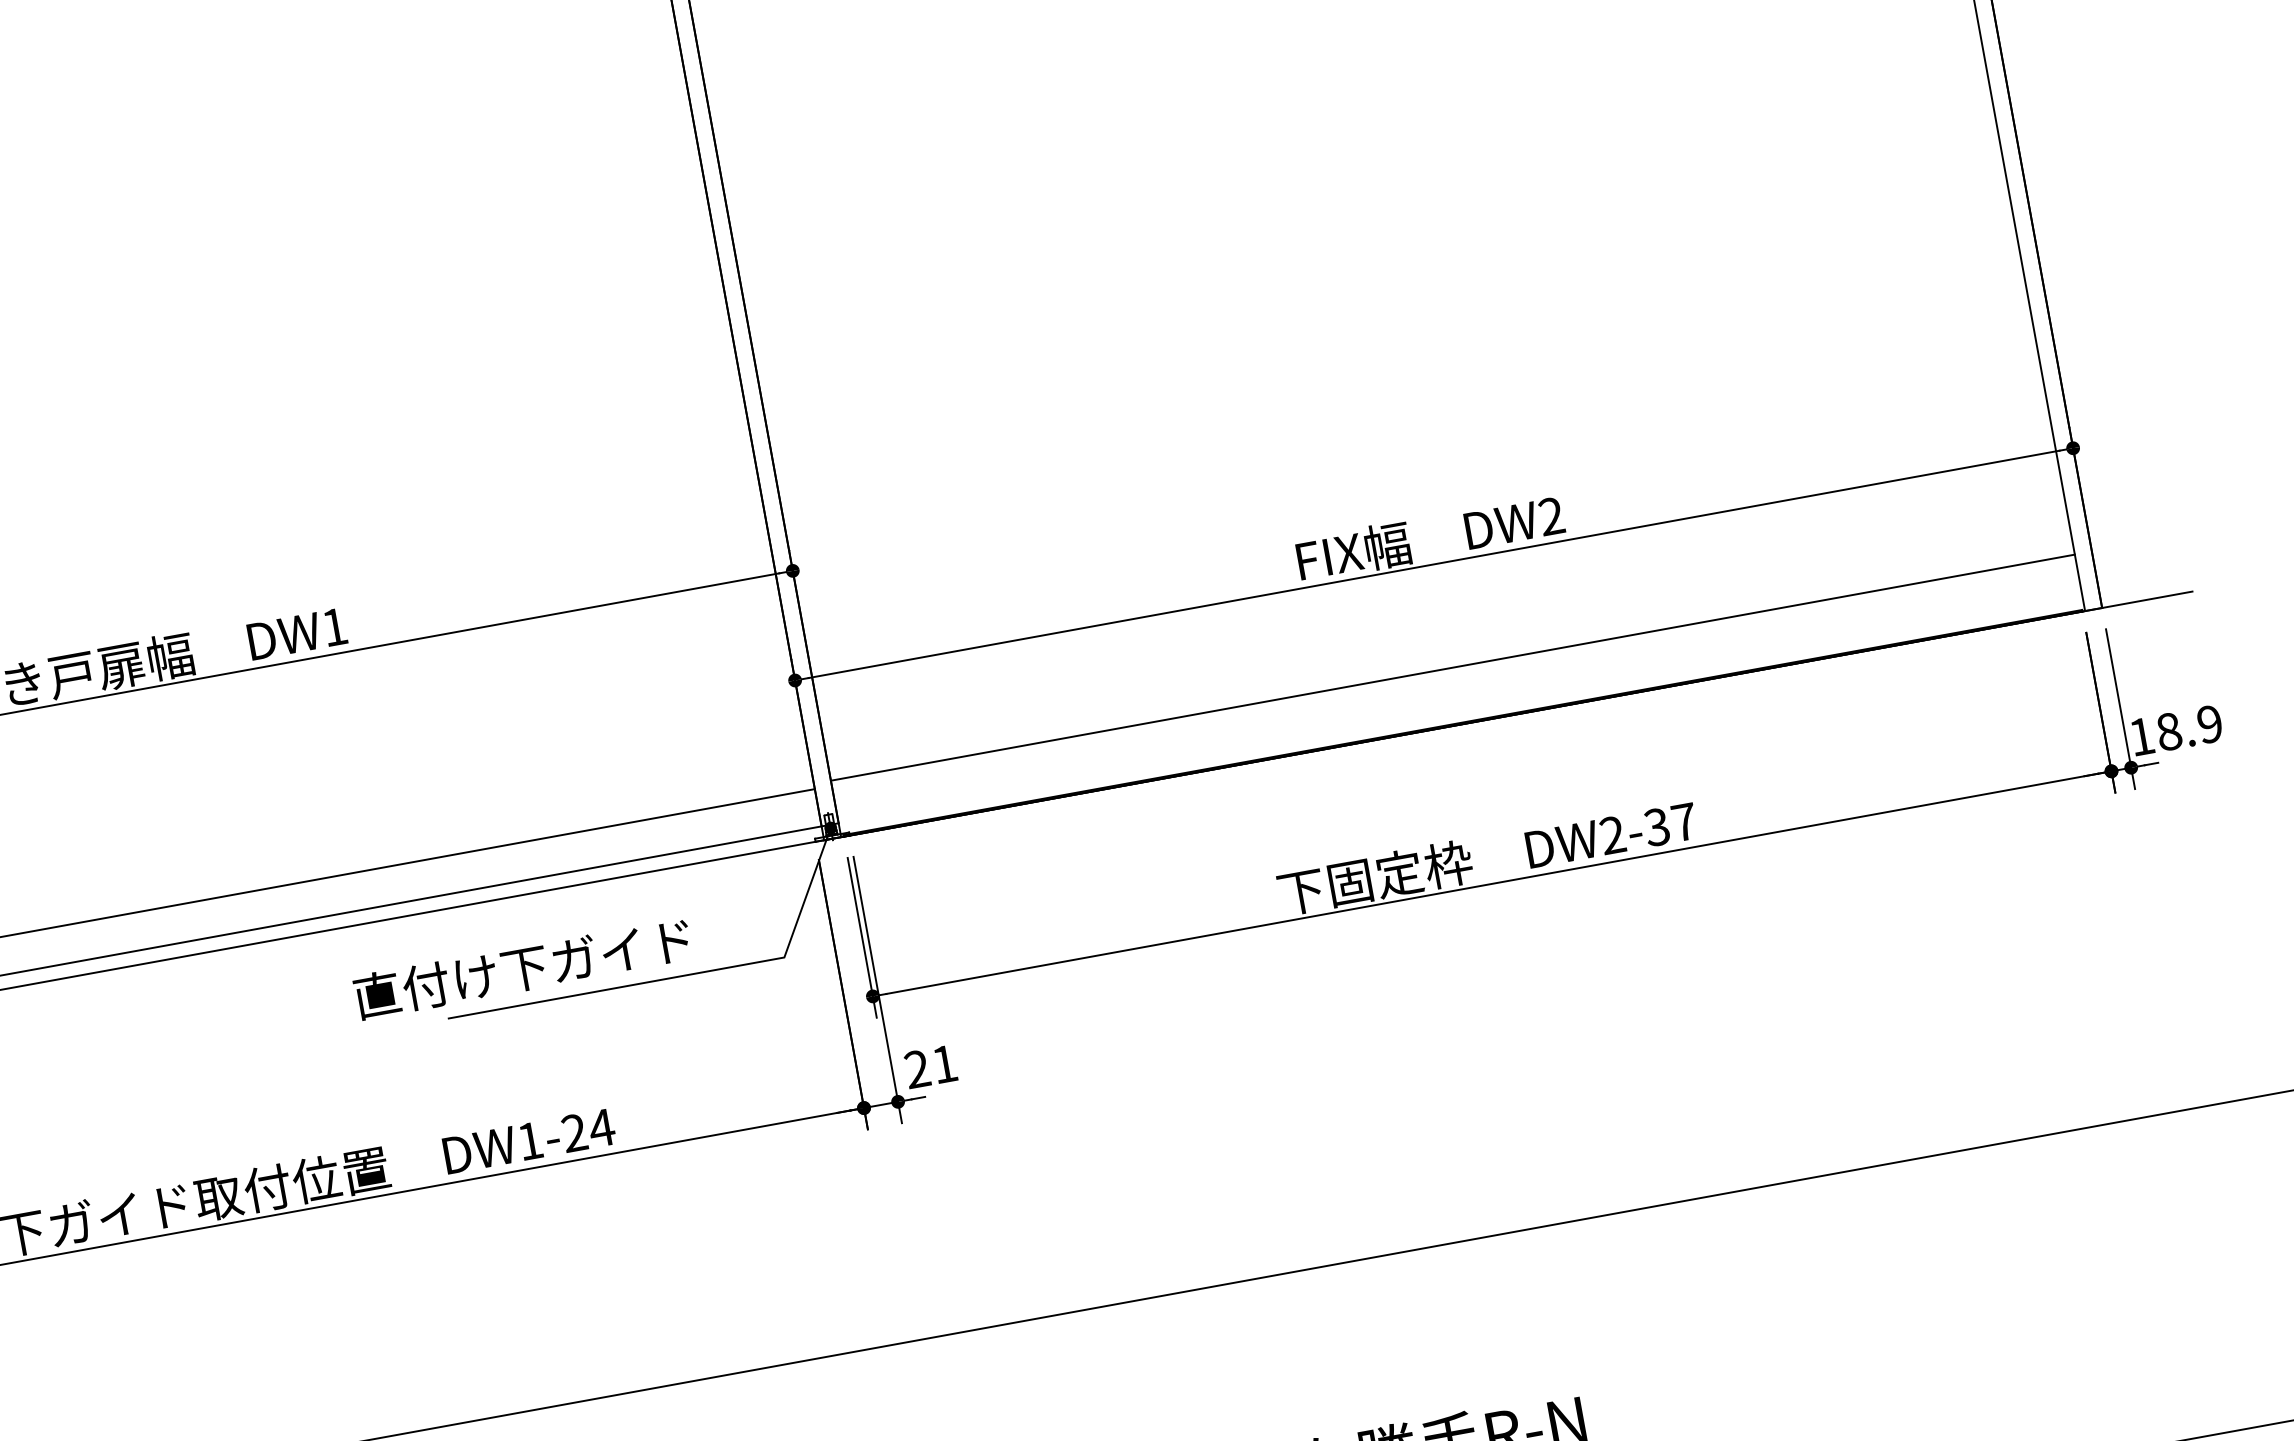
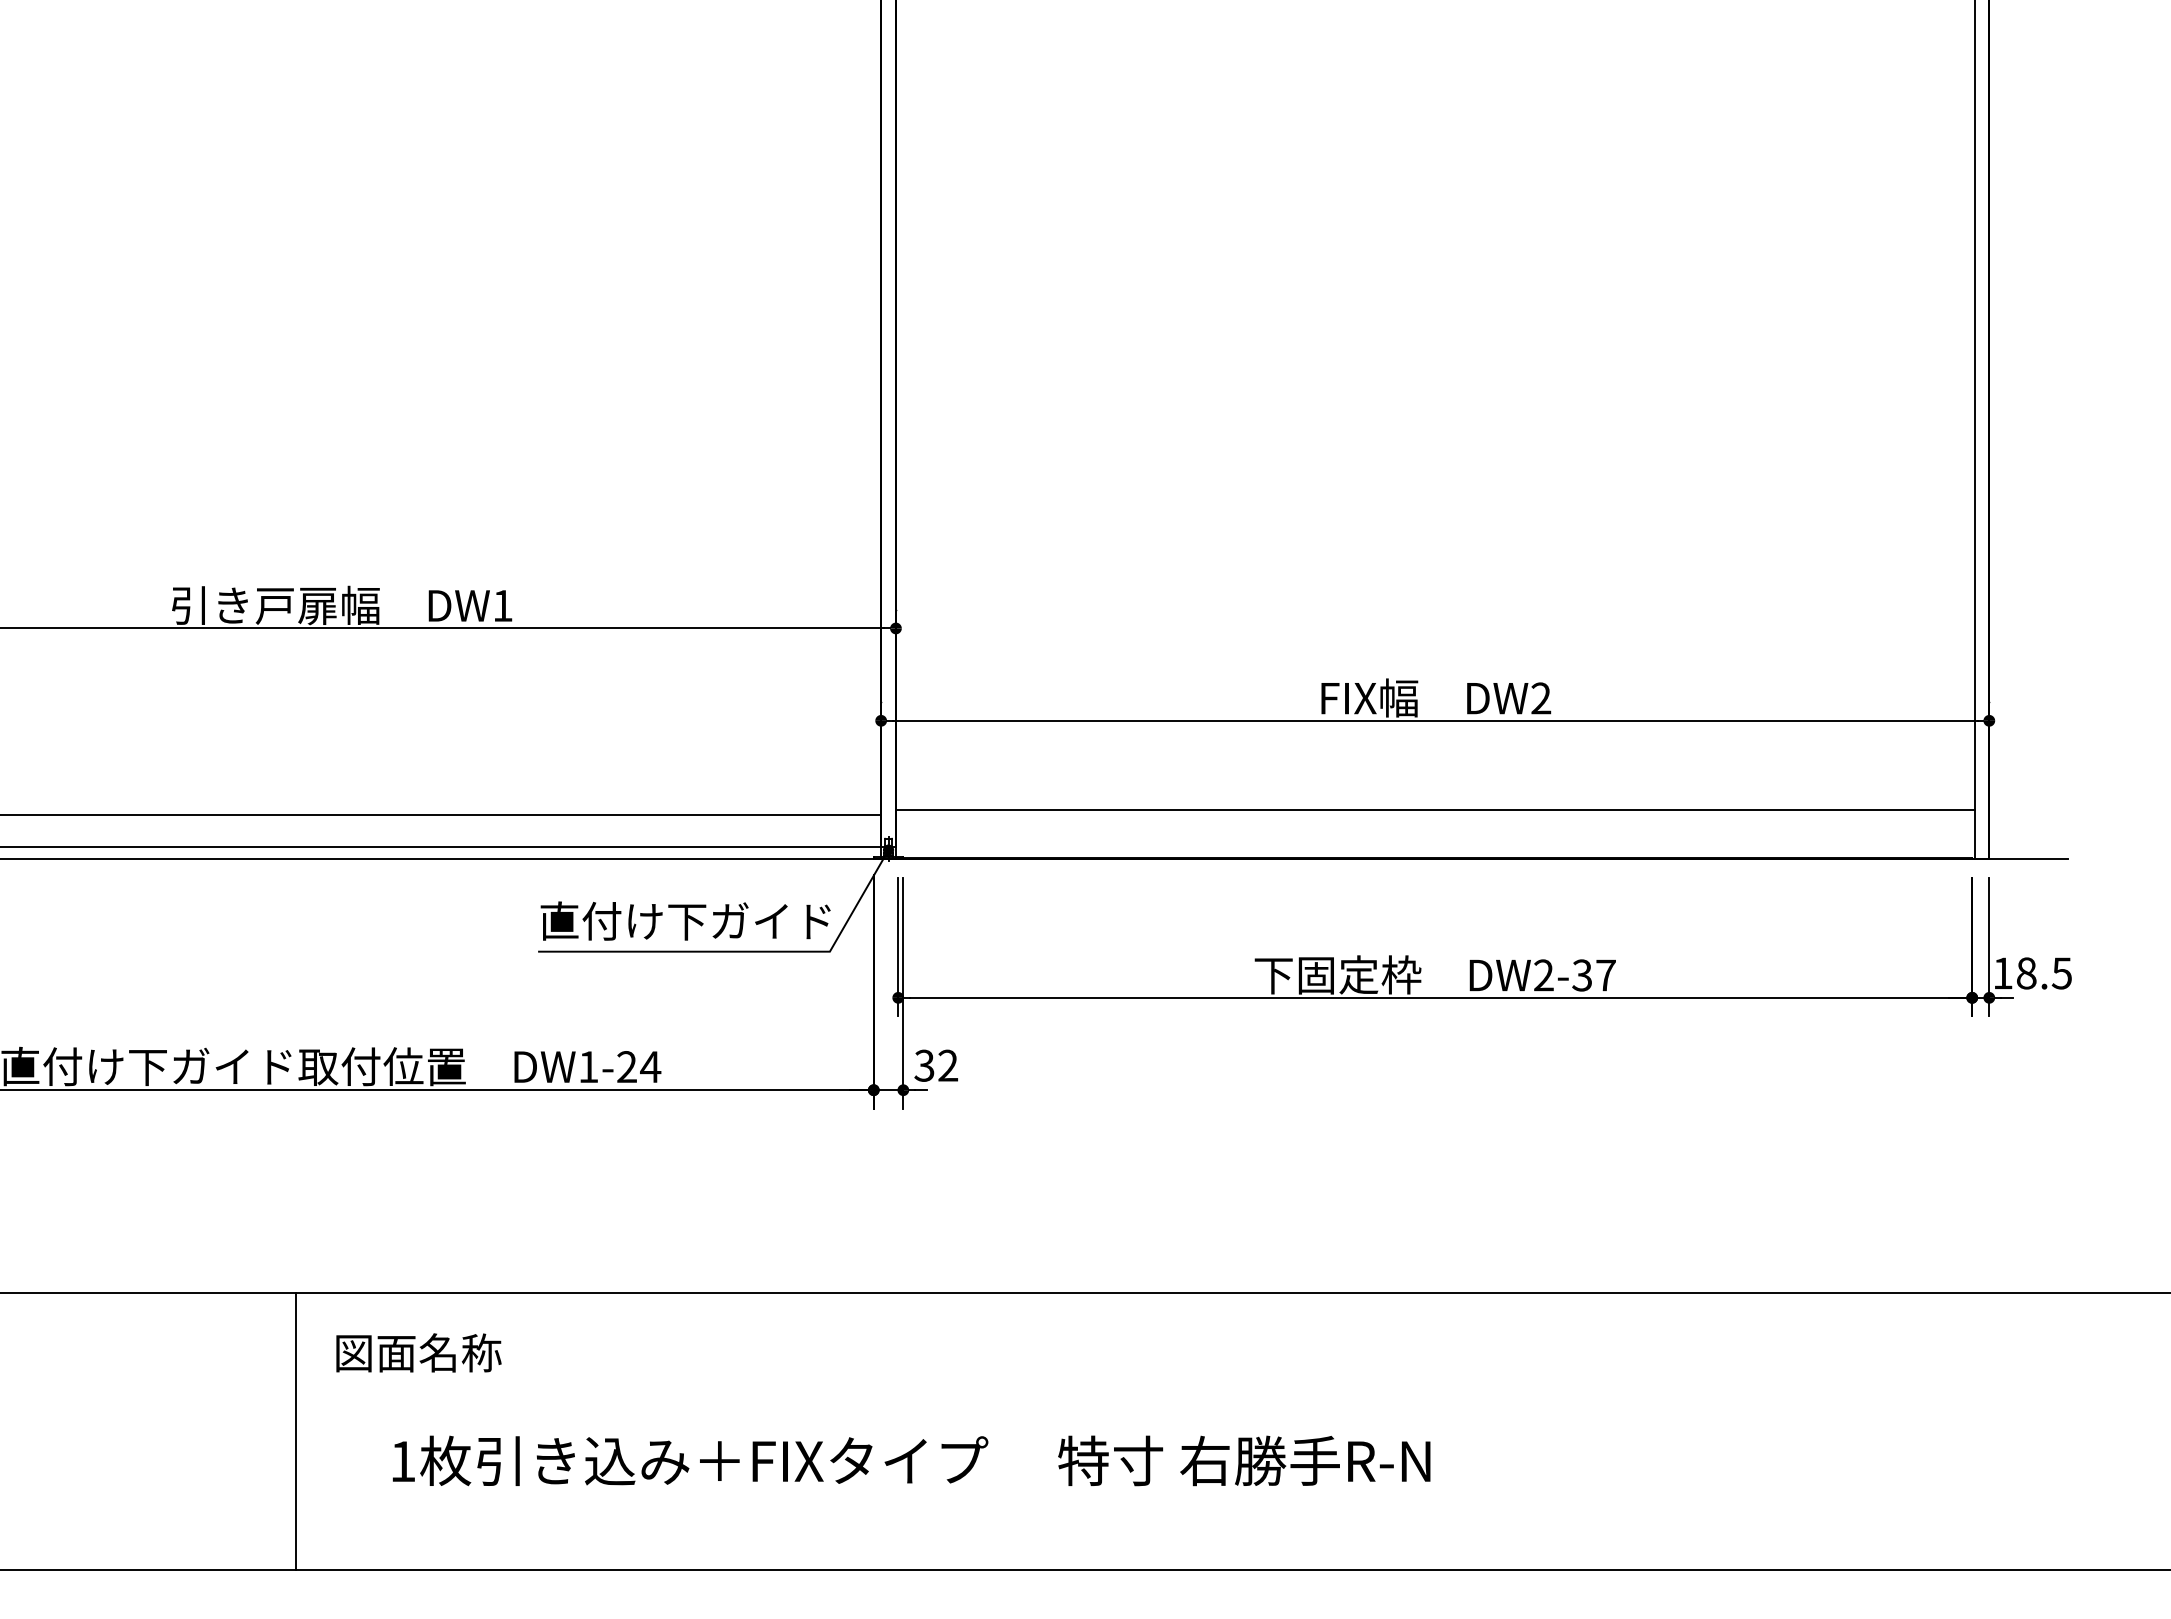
text: (2209, 724) -> (2061, 973), 18.9 -> 18.5
text: (522, 967) -> (685, 920), moved
text: (931, 1066) -> (936, 1065), 21 -> 32

